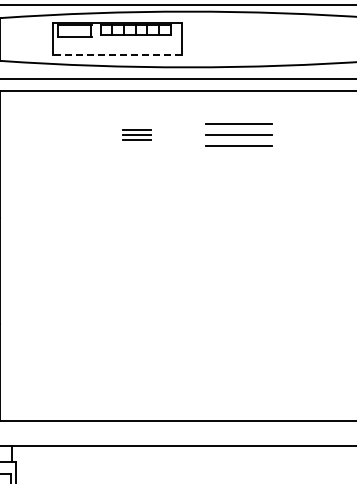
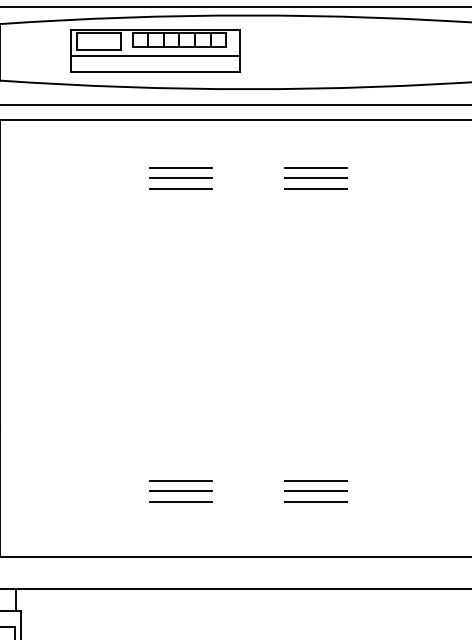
line: (117, 42) -> (155, 56), added
line: (117, 54) -> (155, 72), dashed -> solid
part: (136, 134) -> (180, 177), size x1.67
part: (239, 134) -> (316, 177), size x0.71
line: (136, 363) -> (180, 480), added
line: (238, 363) -> (315, 480), added
line: (136, 371) -> (180, 491), added
line: (238, 371) -> (315, 491), added
line: (136, 379) -> (180, 501), added
line: (238, 379) -> (315, 501), added

